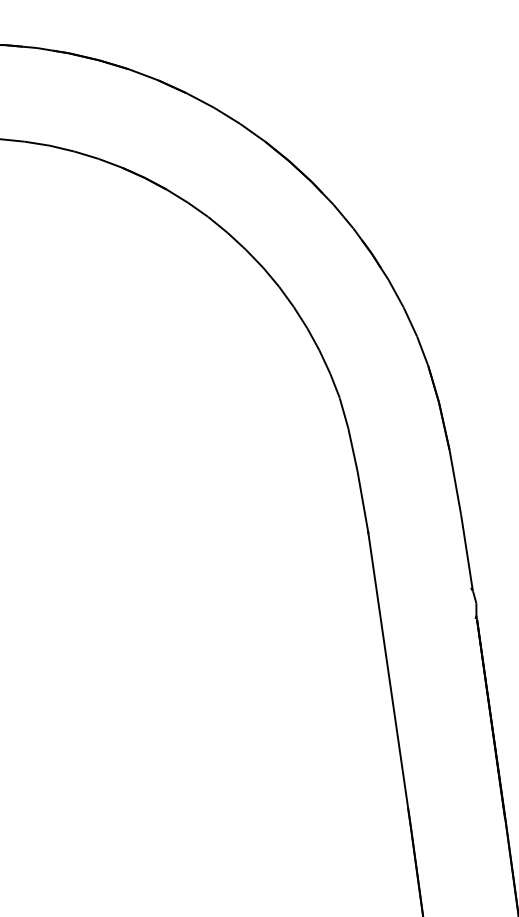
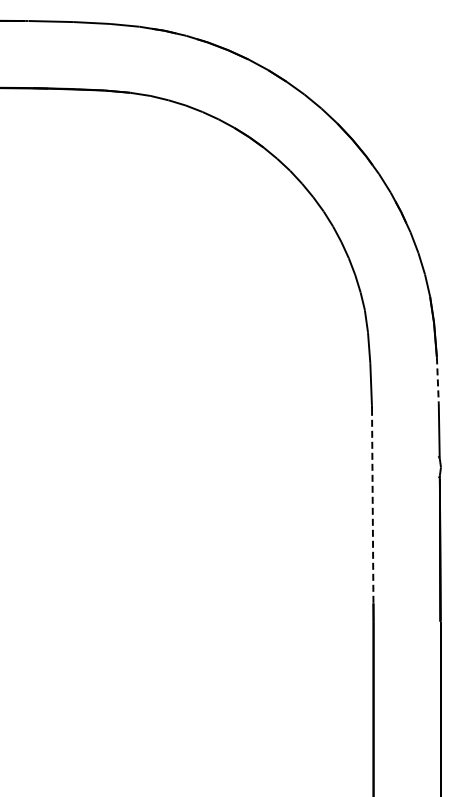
line: (455, 483) -> (437, 381), solid -> dashed
line: (388, 671) -> (372, 506), solid -> dashed

